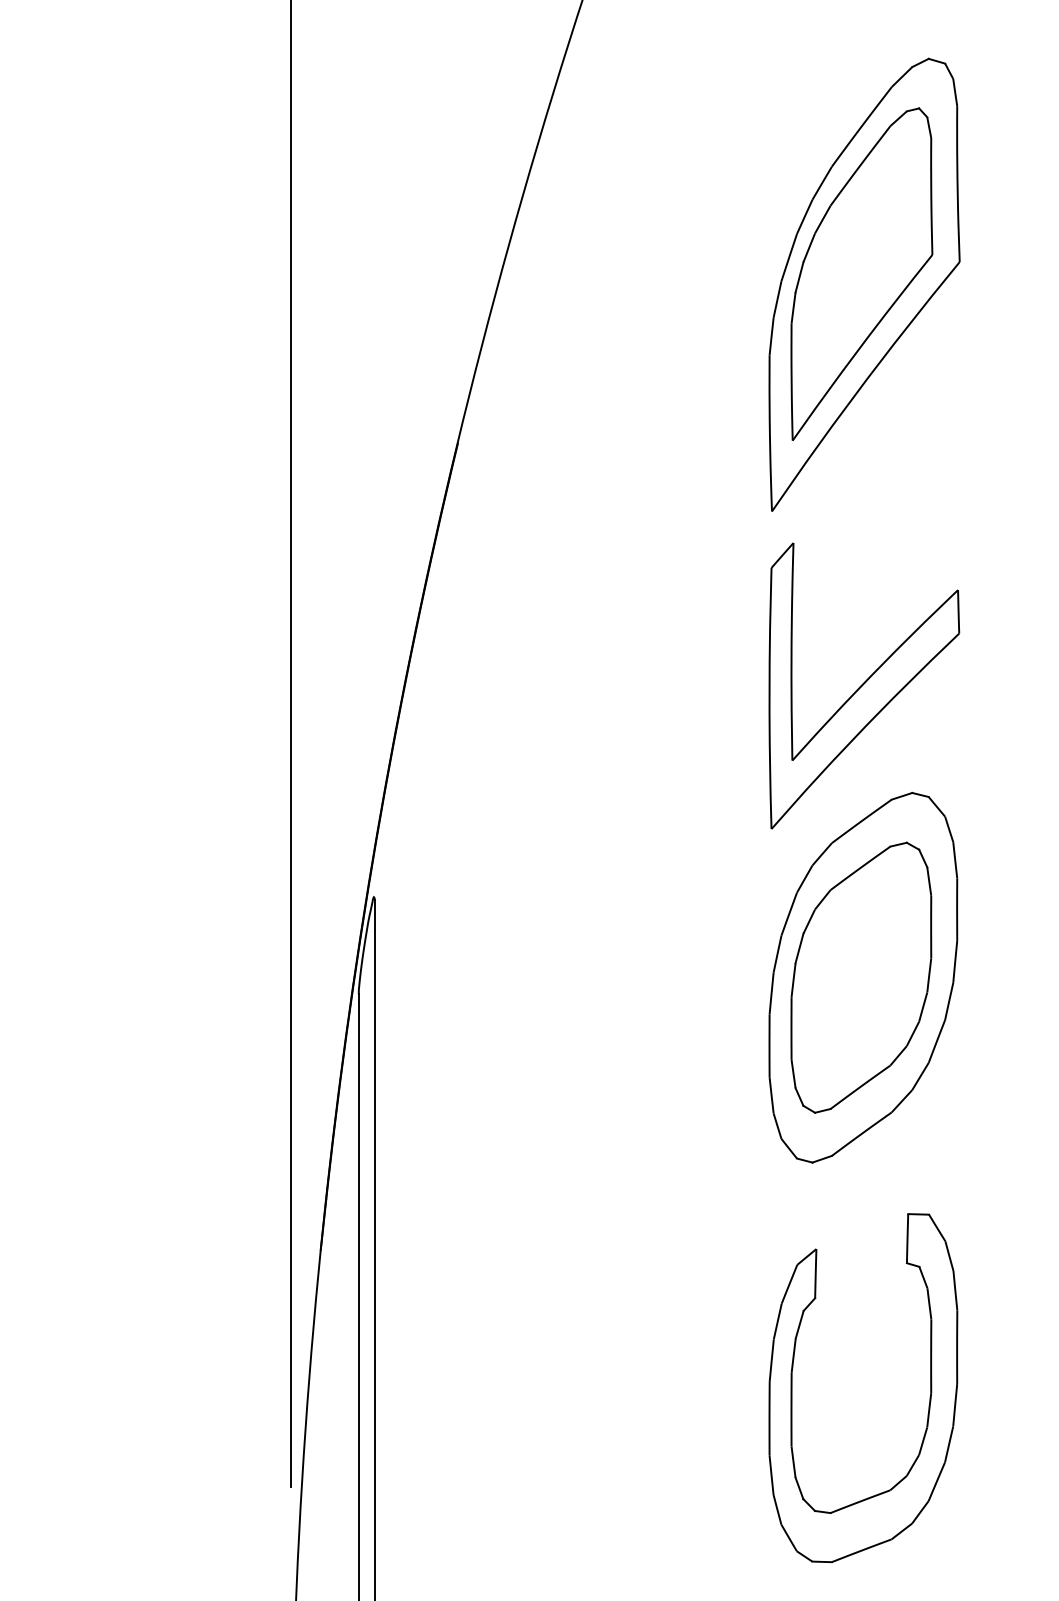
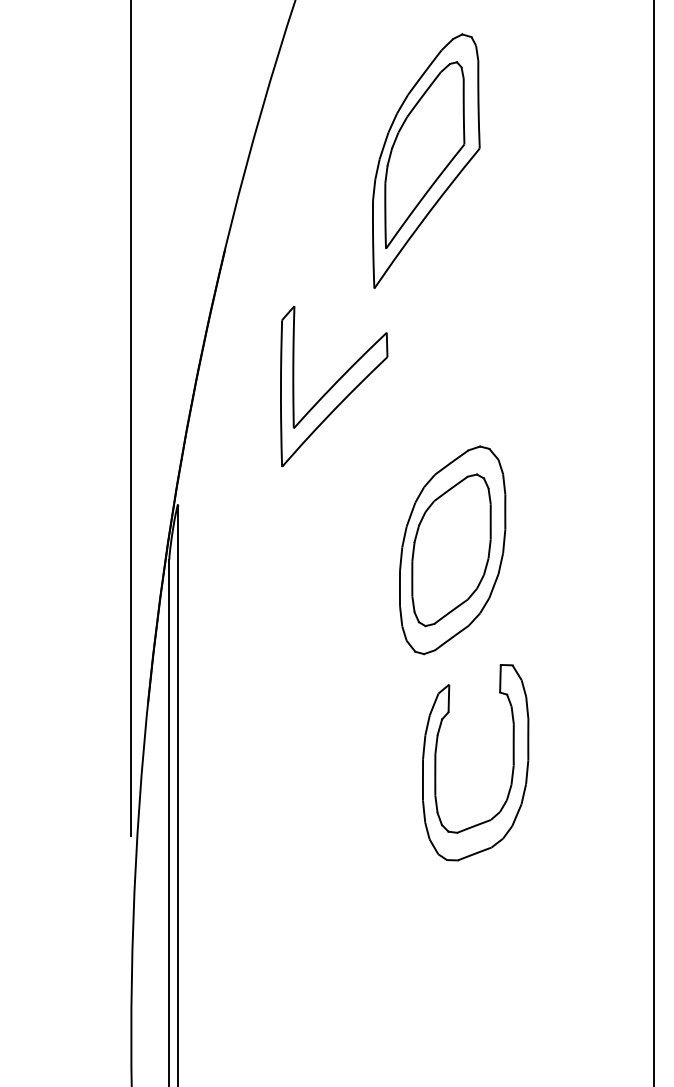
part: (864, 283) -> (426, 160), moved
part: (864, 685) -> (334, 386), moved
part: (928, 1387) -> (512, 762), moved

